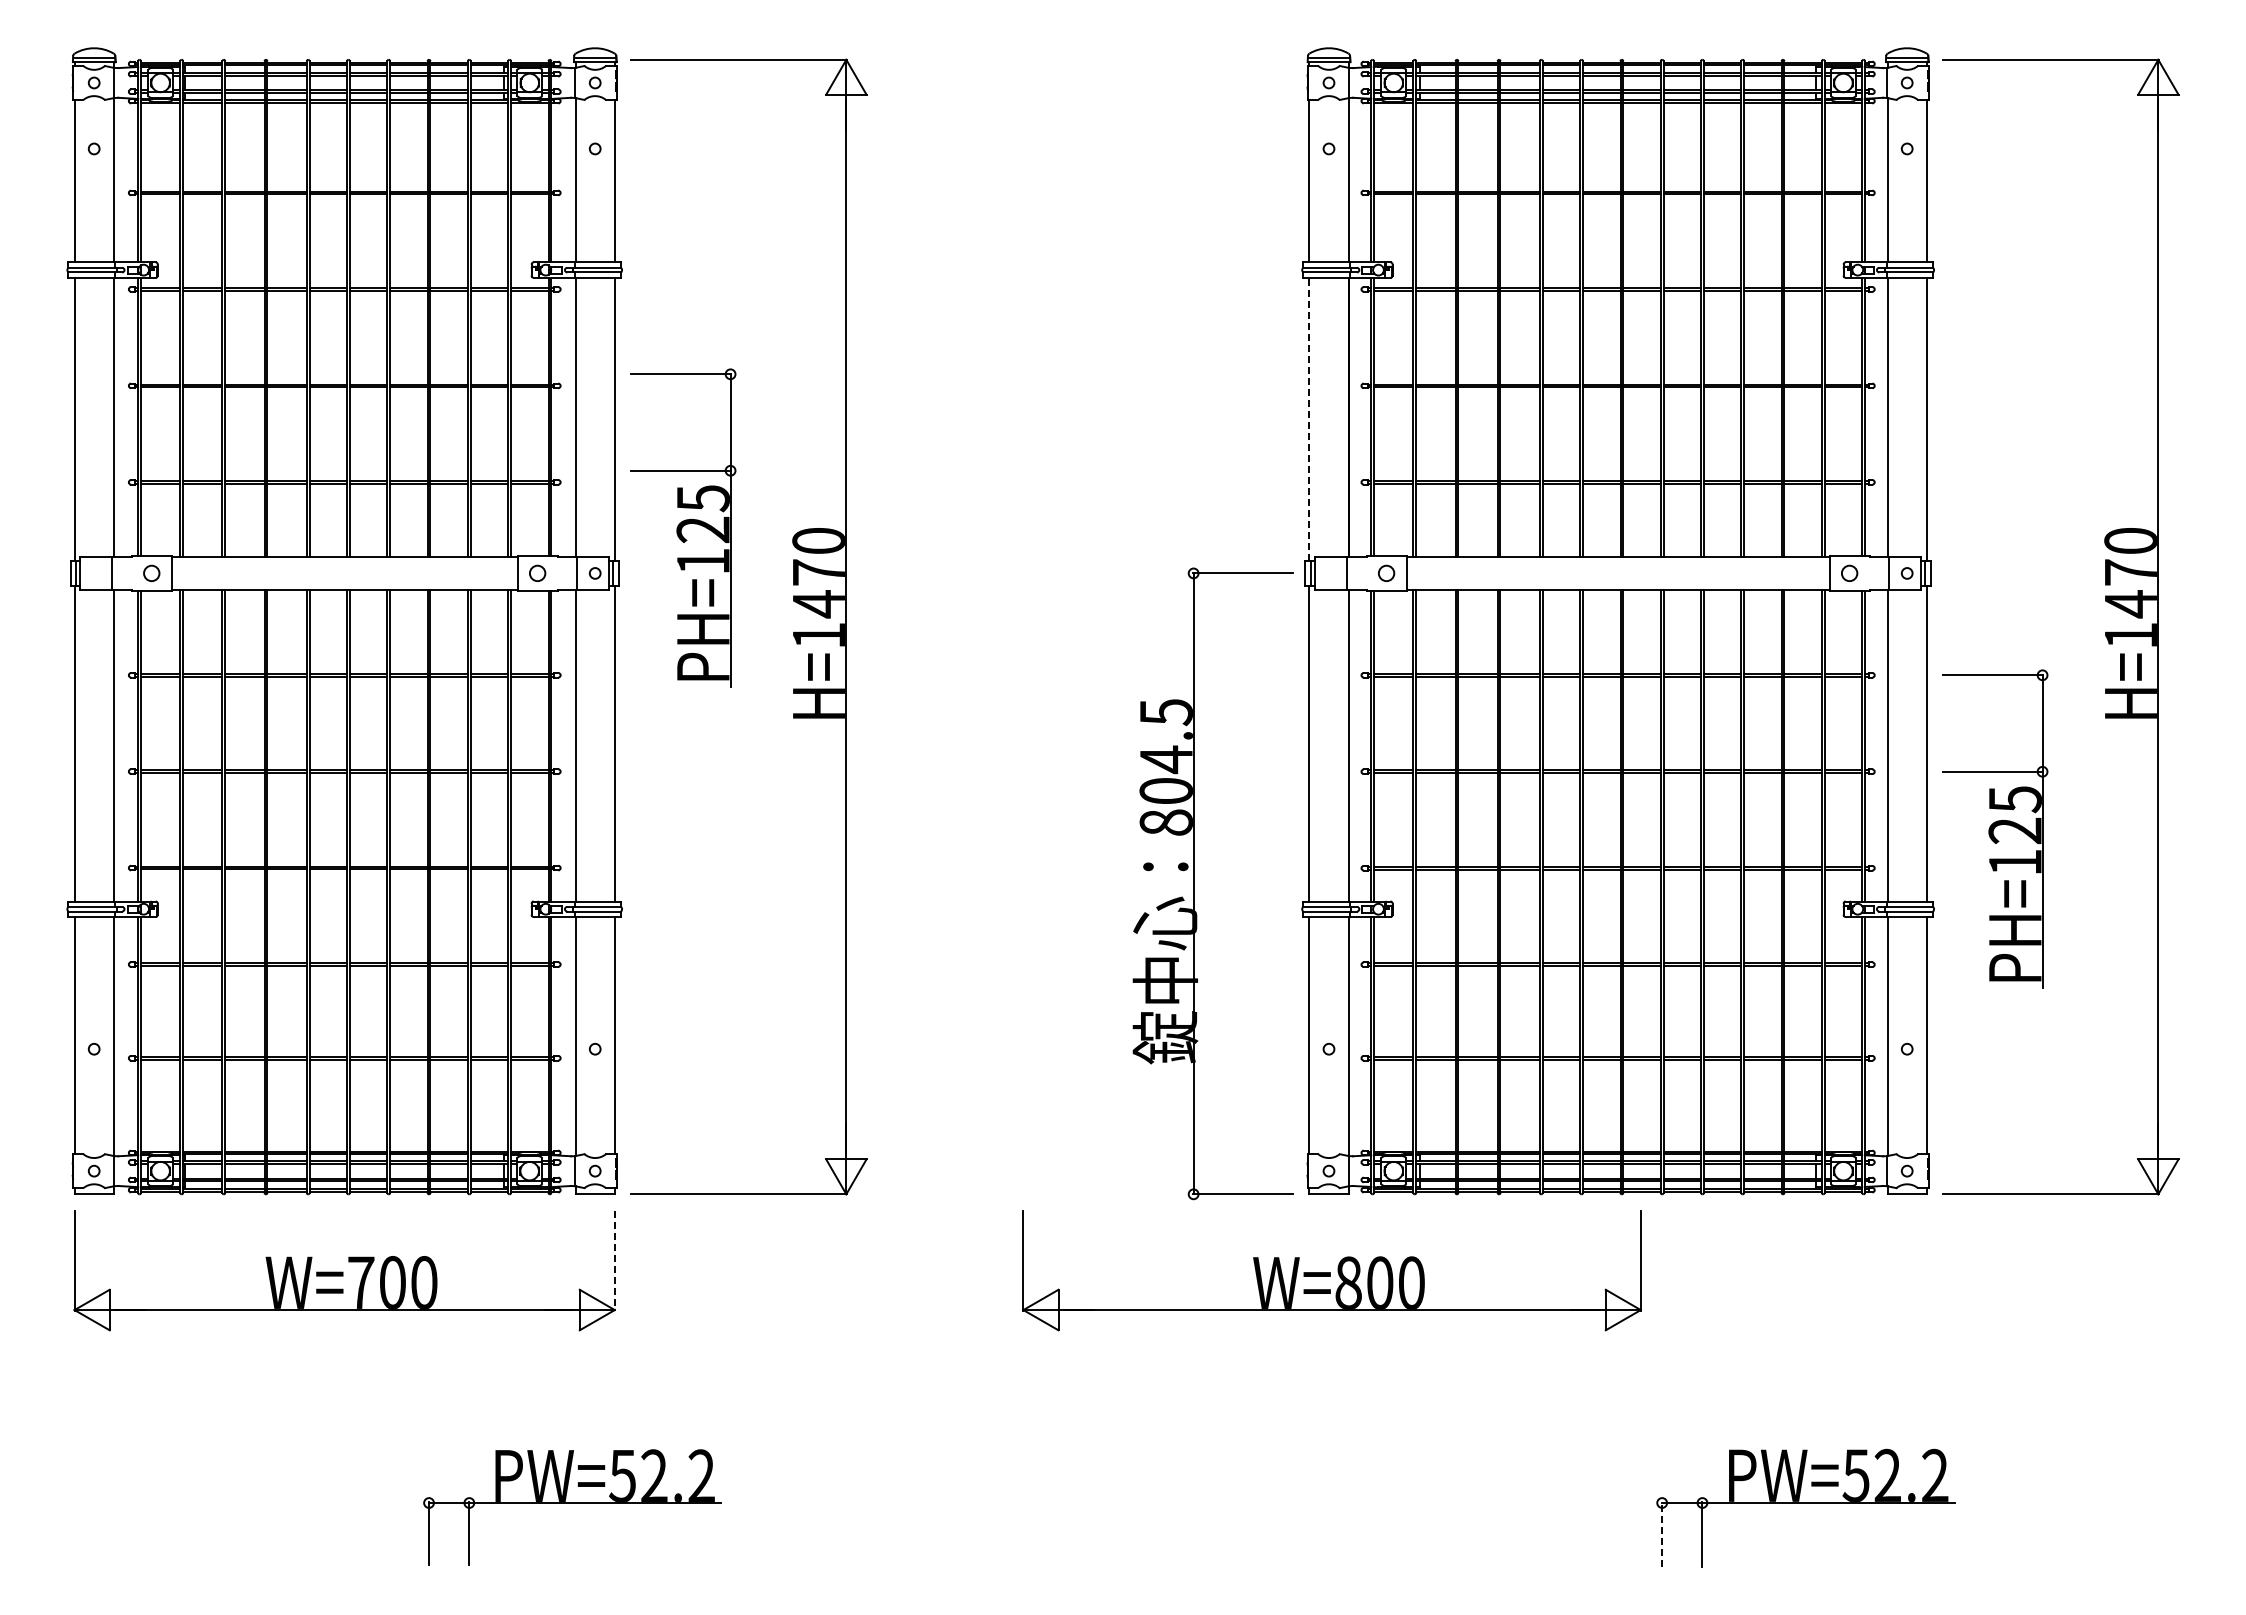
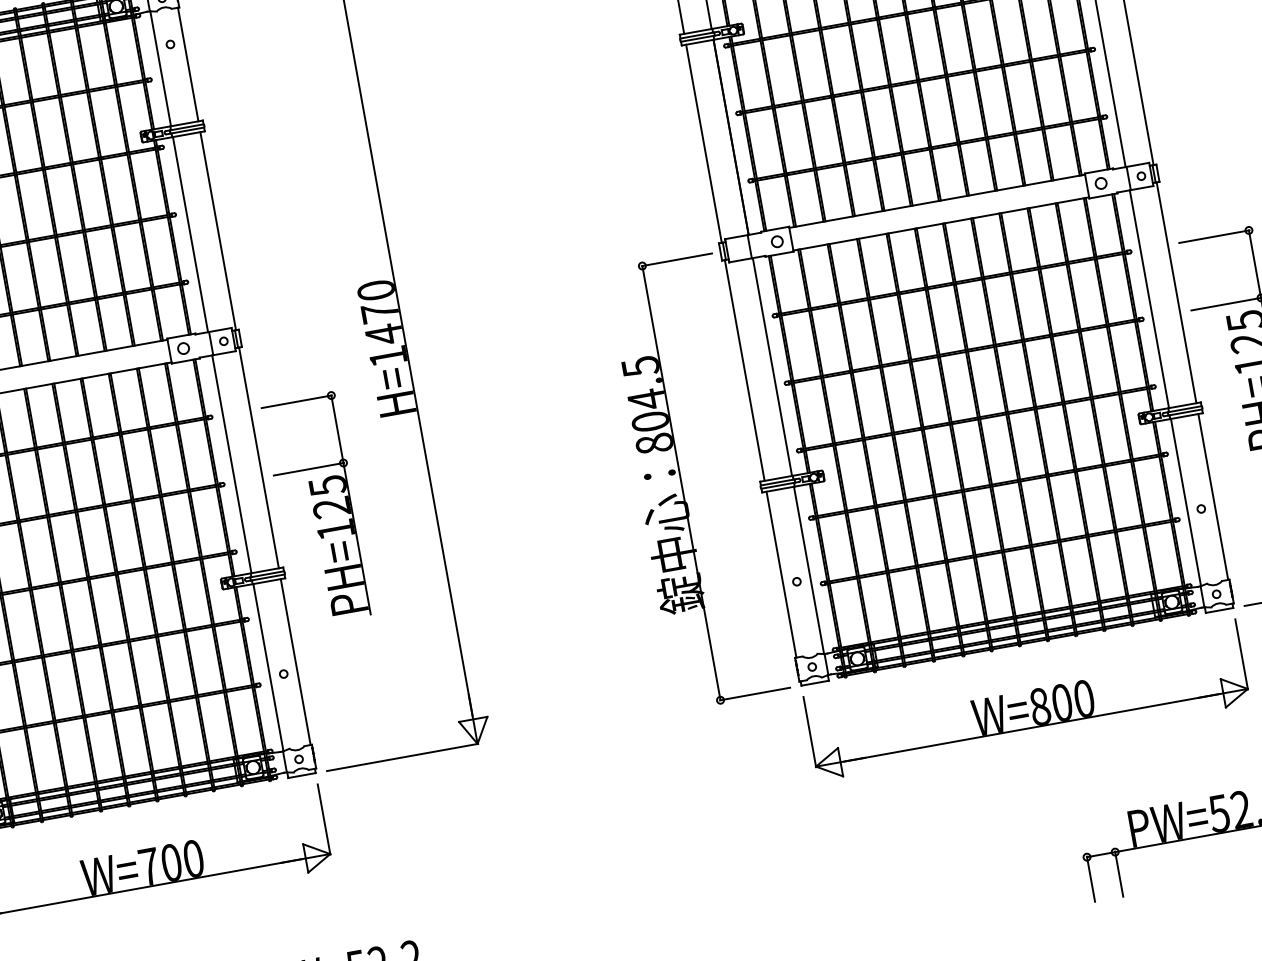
line: (1309, 419) -> (704, 143), dashed -> solid
part: (683, 527) -> (317, 508), moved
line: (614, 1261) -> (323, 820), dashed -> solid
part: (1331, 1270) -> (1026, 700), moved
line: (1662, 1534) -> (1091, 879), dashed -> solid

